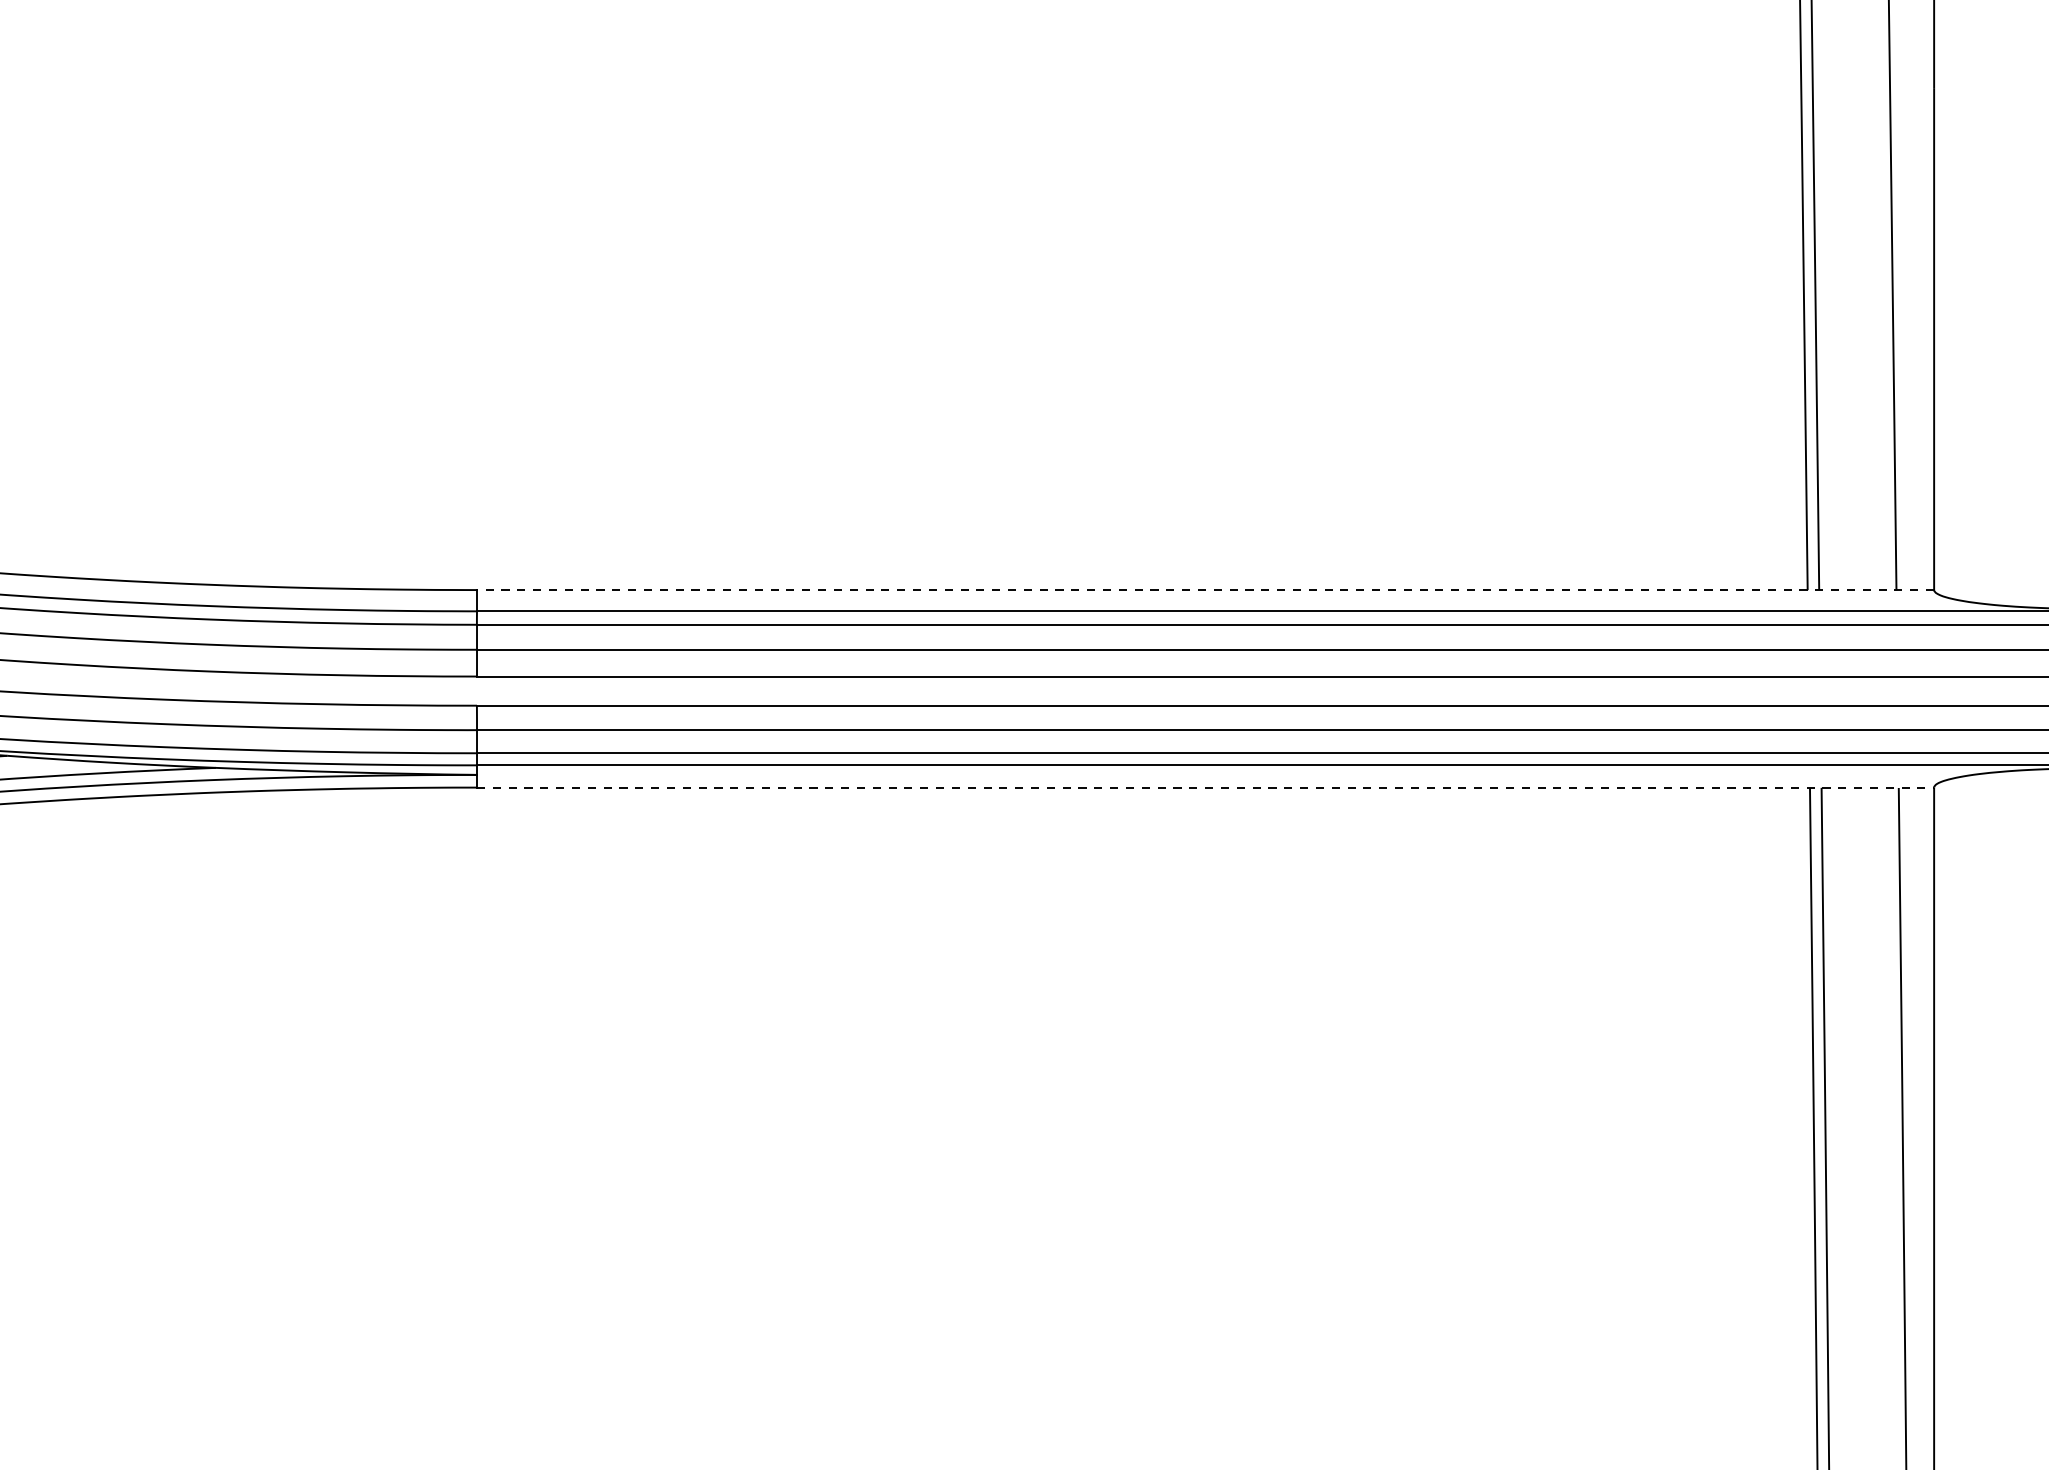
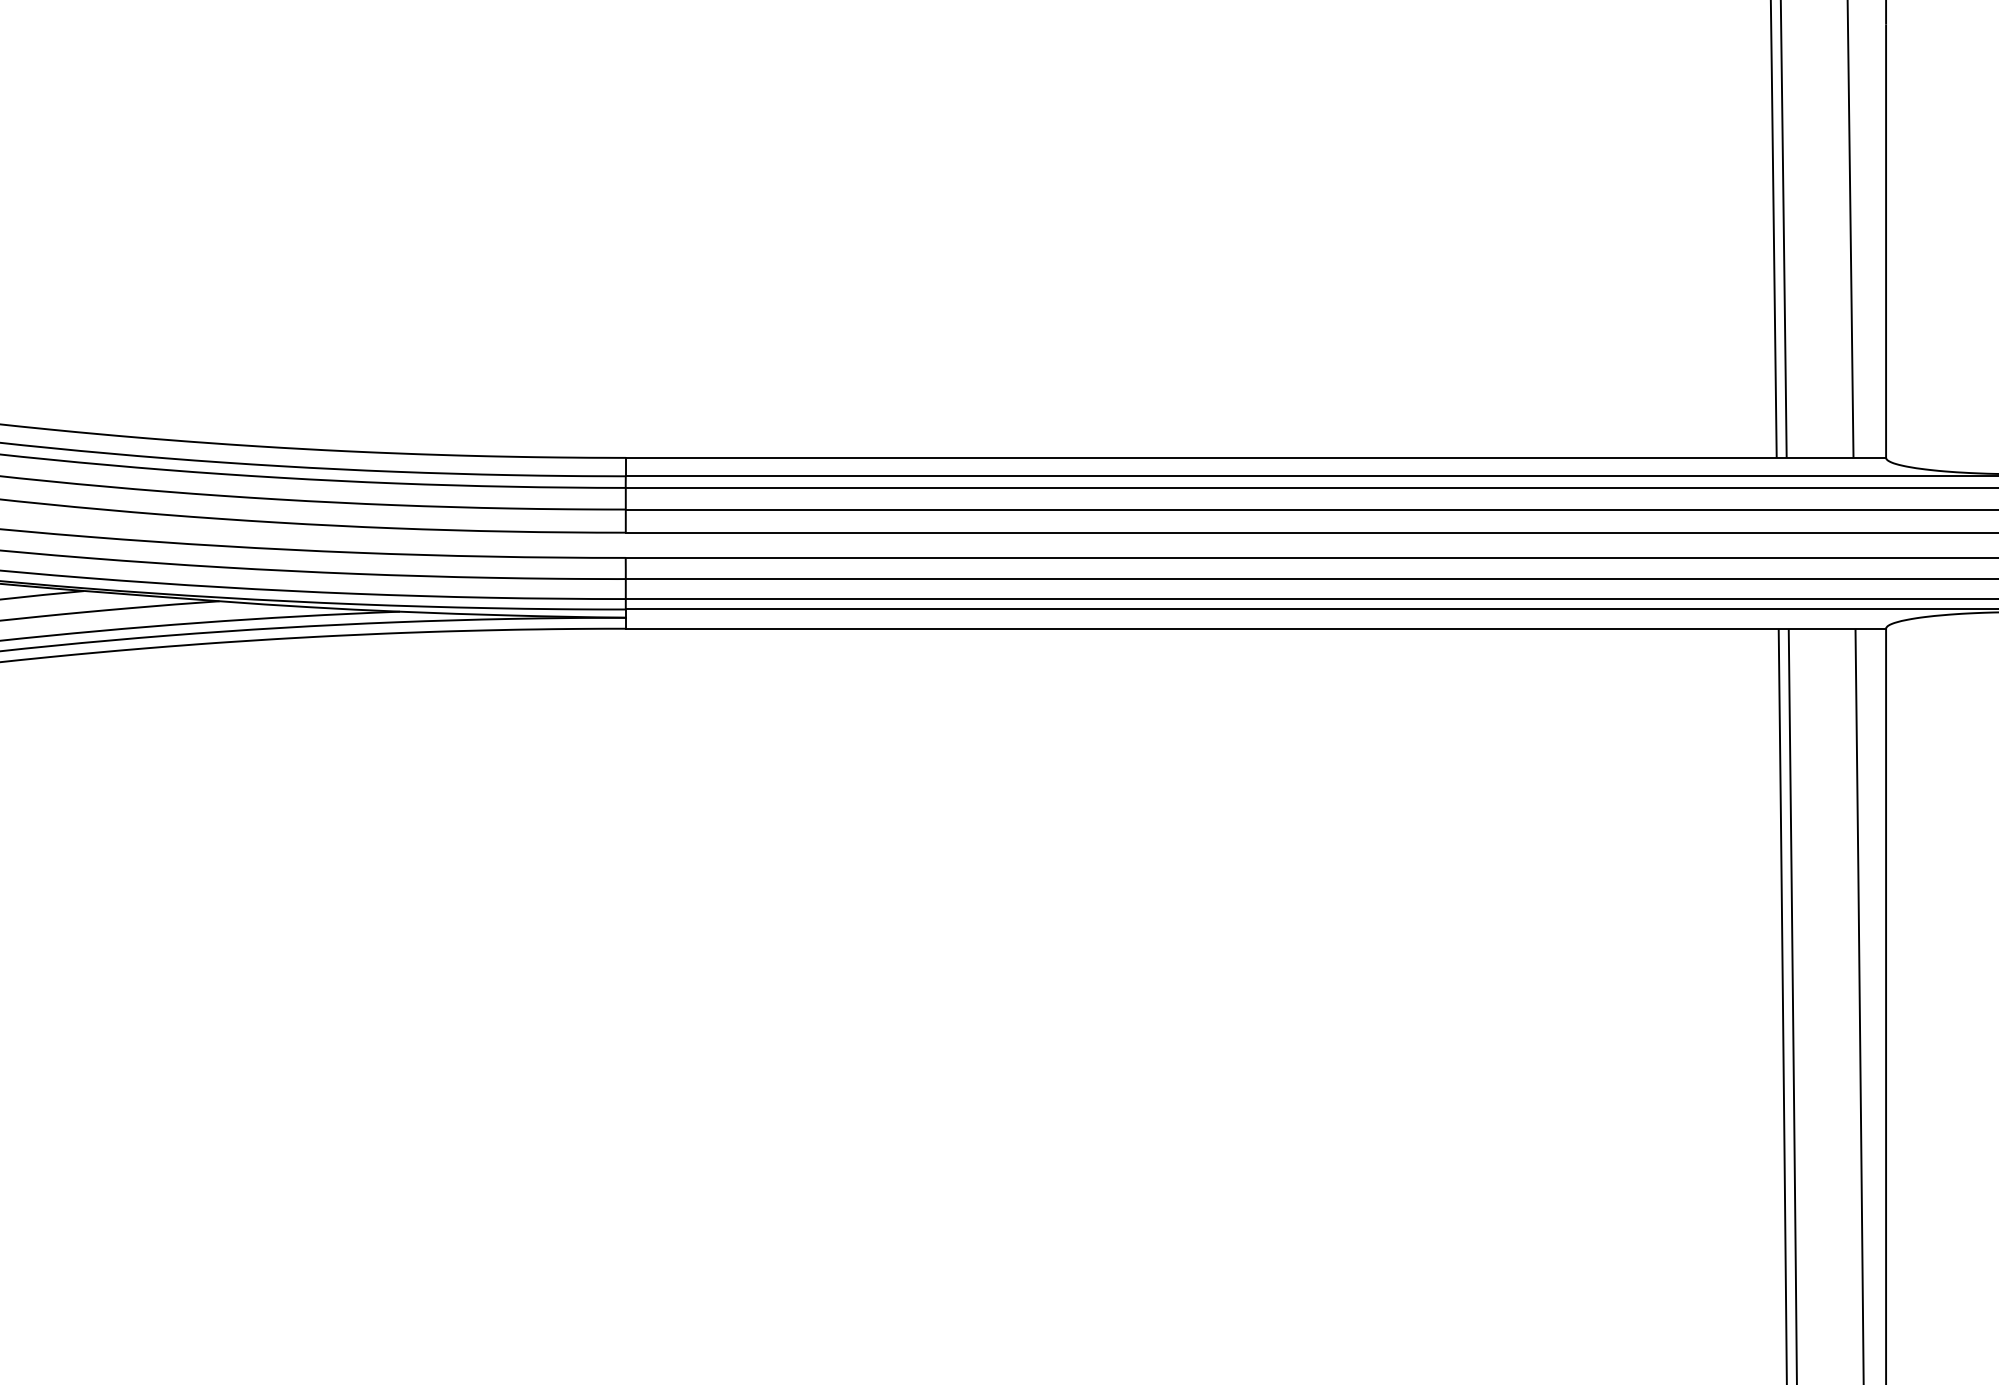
line: (1205, 589) -> (1255, 457), dashed -> solid
line: (1206, 787) -> (1256, 628), dashed -> solid

